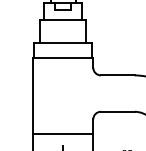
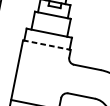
line: (63, 58) -> (47, 45), solid -> dashed

